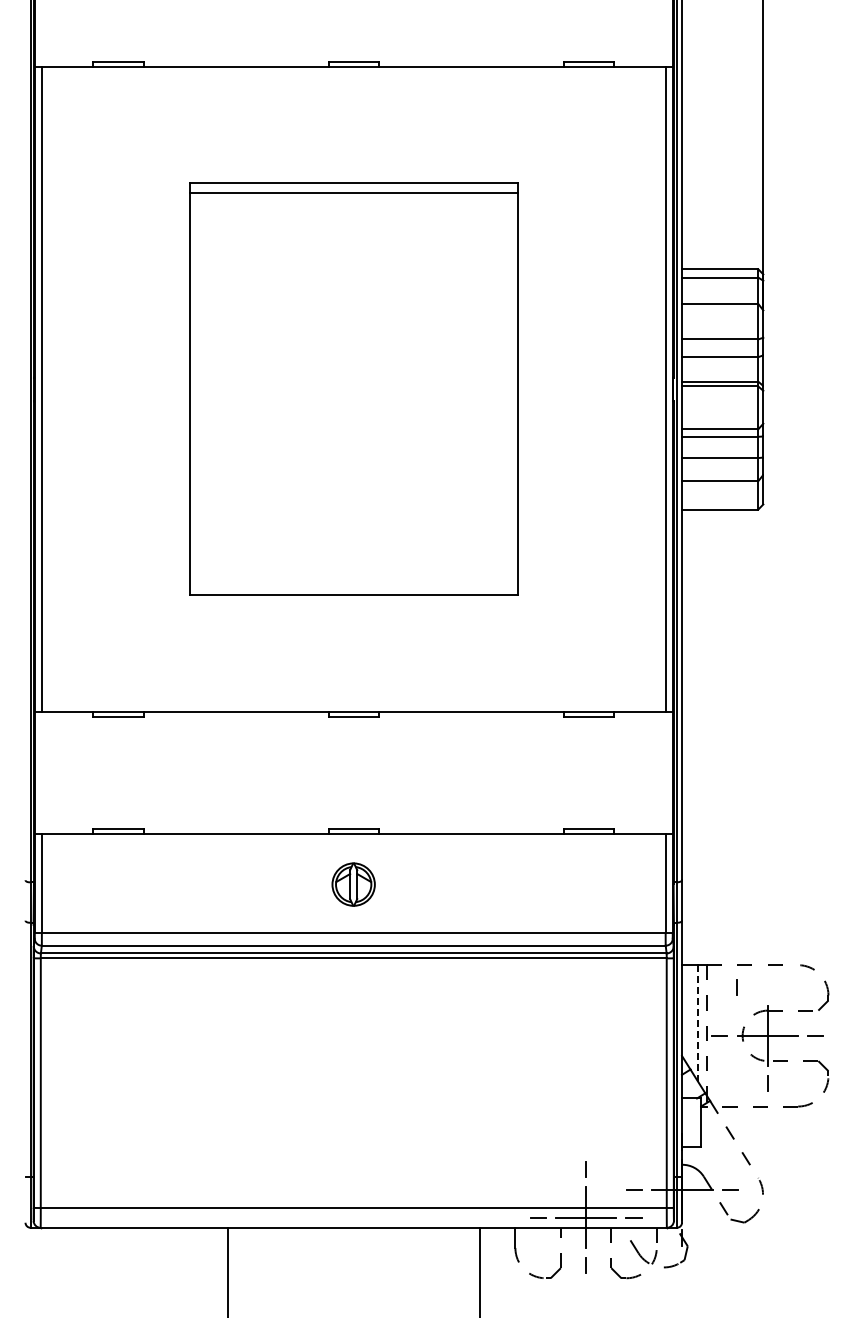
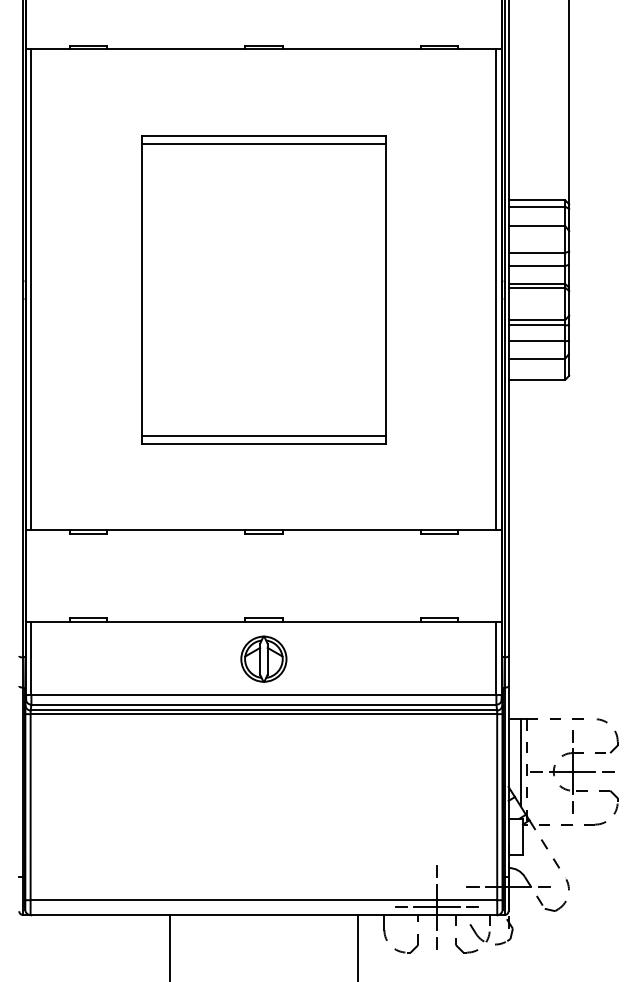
line: (353, 585) -> (263, 436), added
part: (353, 884) -> (263, 659), size x1.43
line: (736, 987) -> (572, 735), moved
line: (697, 1022) -> (520, 761), dashed -> solid

